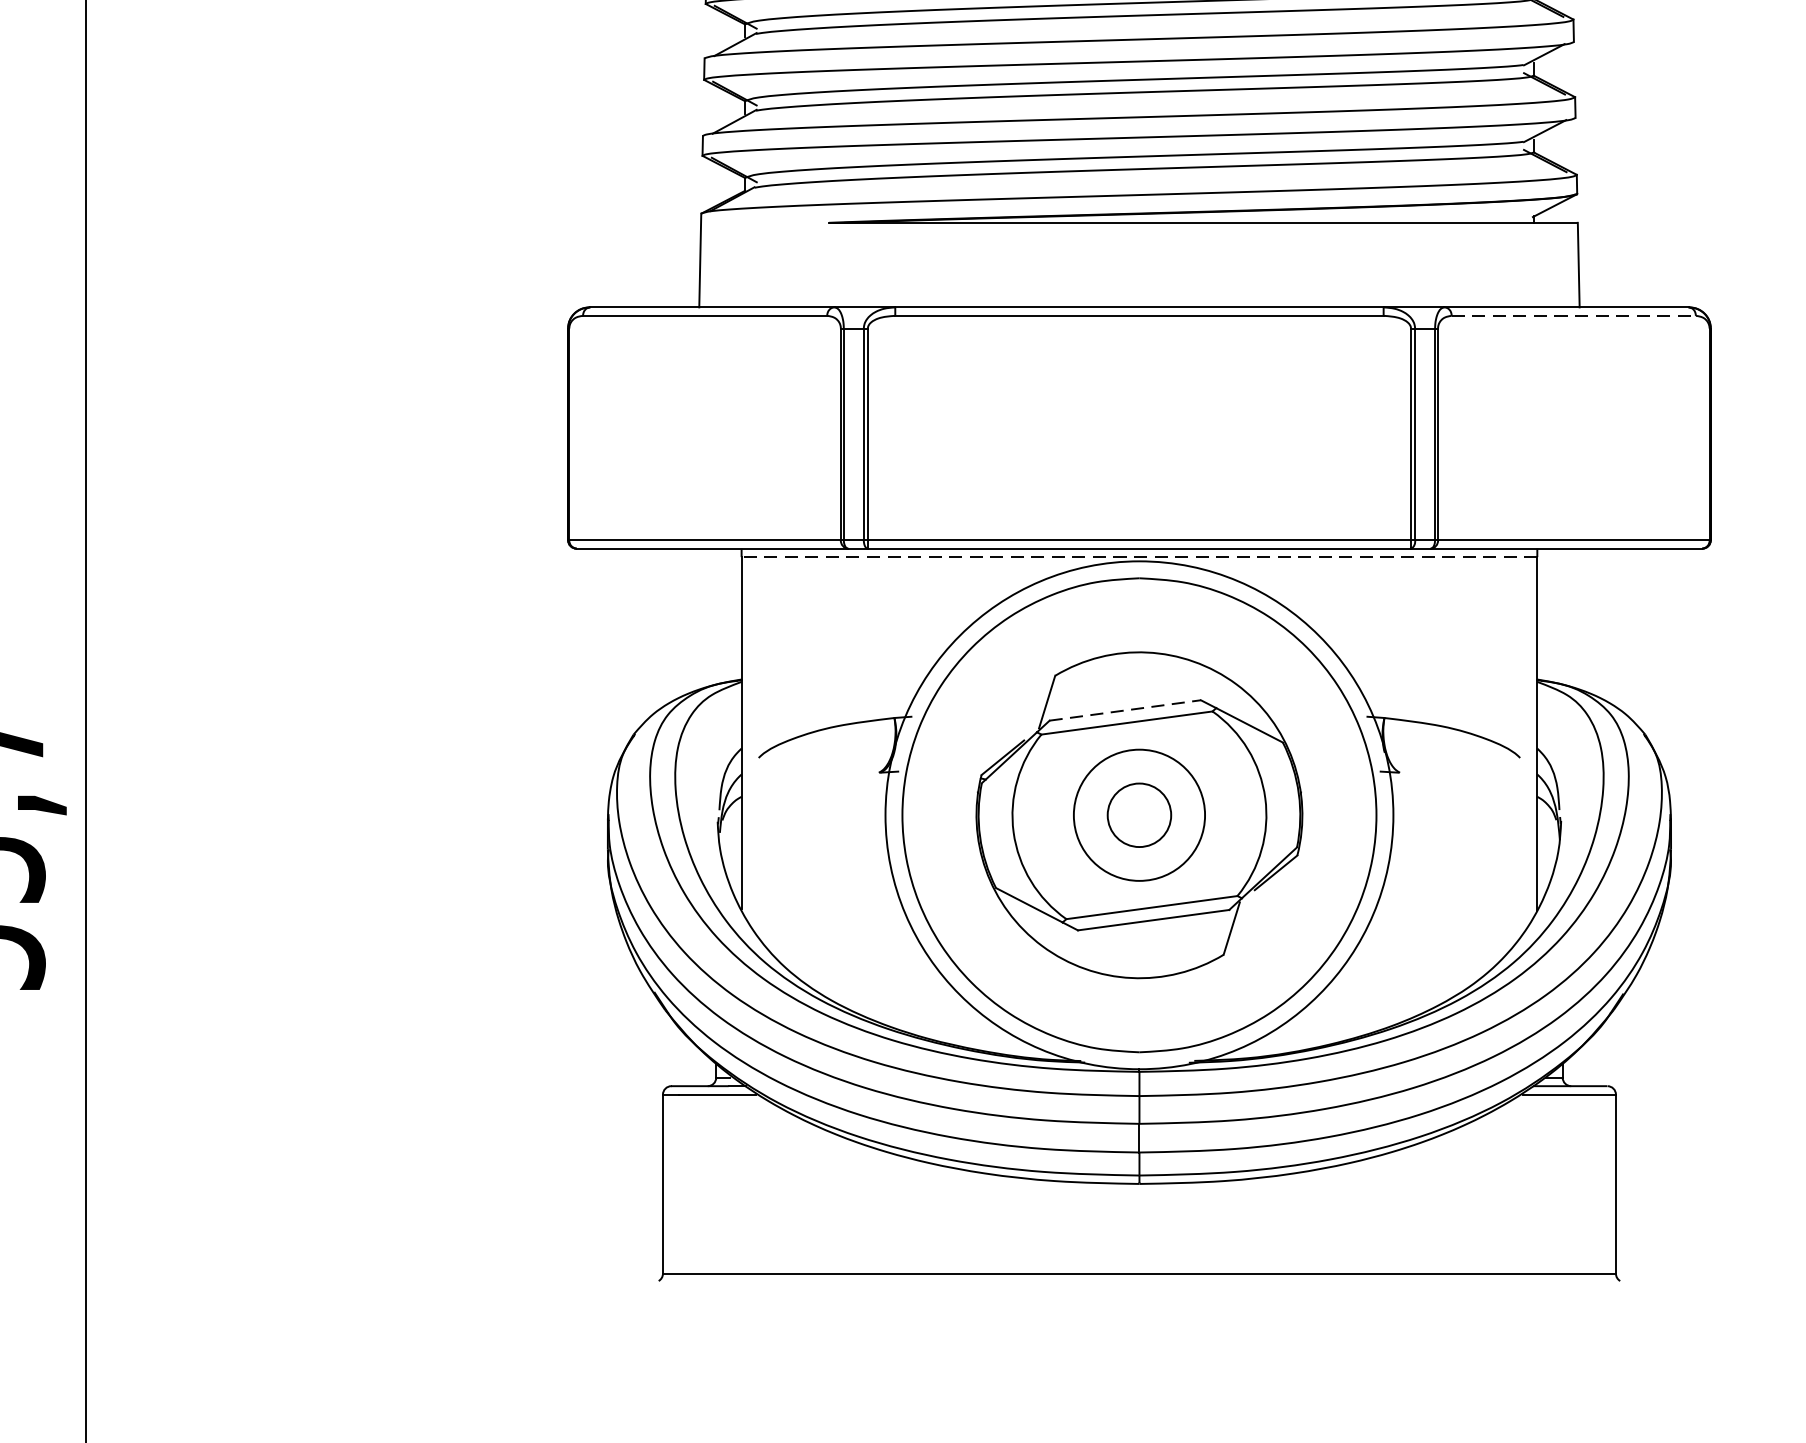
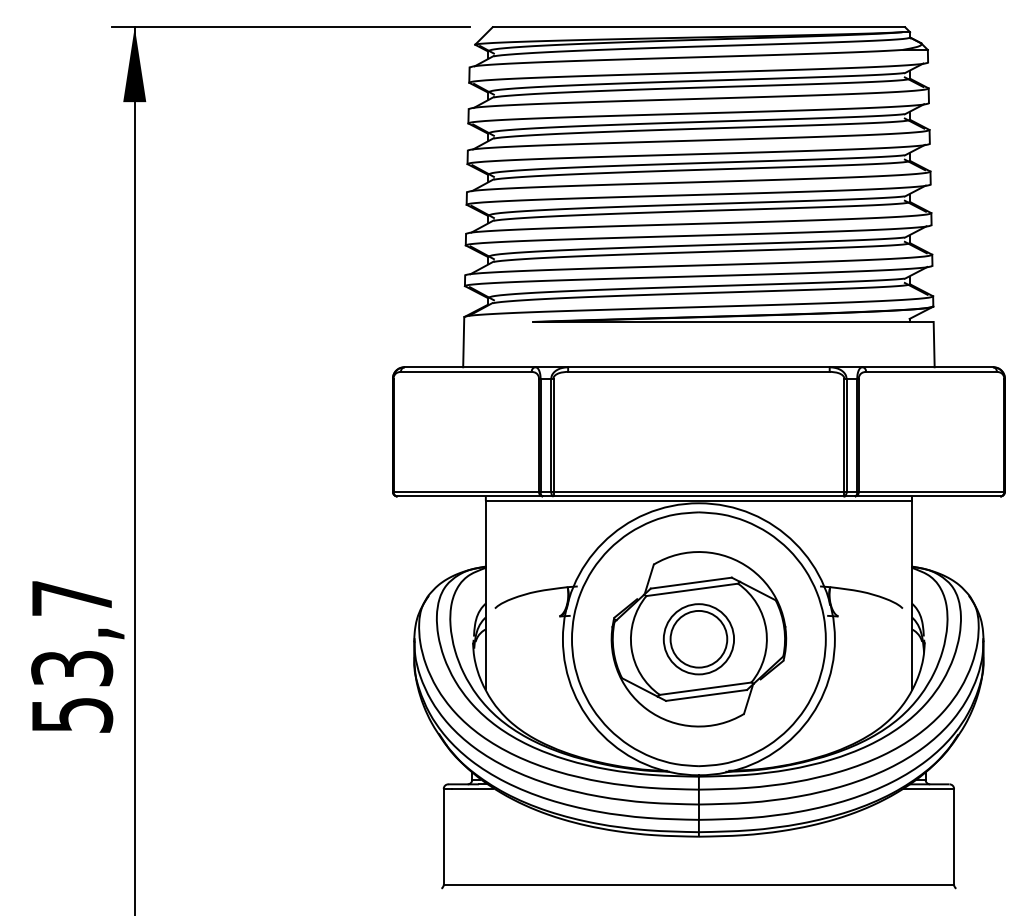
line: (1575, 315) -> (932, 371), dashed -> solid
line: (1138, 558) -> (698, 501), dashed -> solid
line: (1125, 711) -> (691, 583), dashed -> solid
circle: (1138, 813) -> (698, 638), size x1.67

